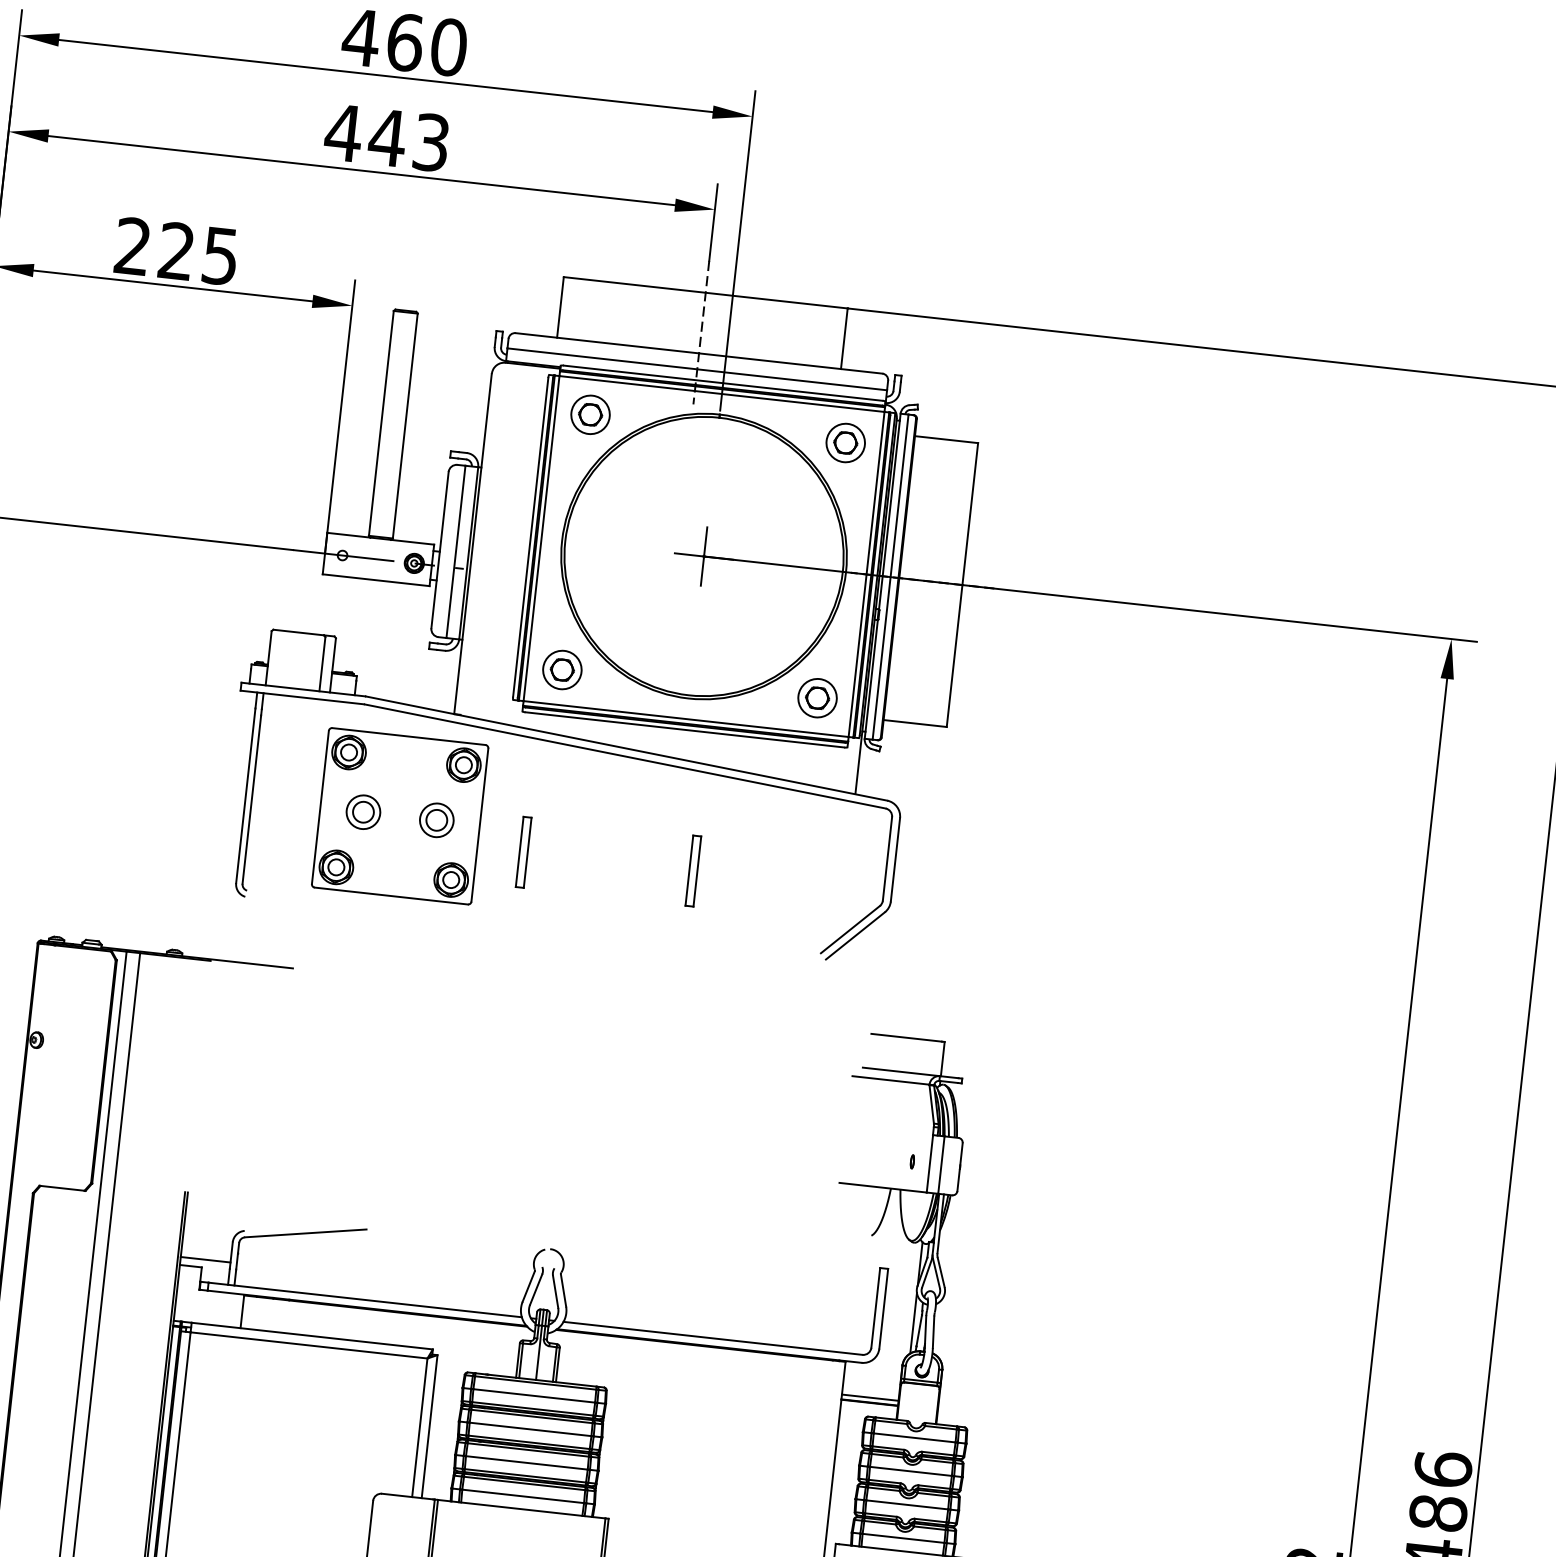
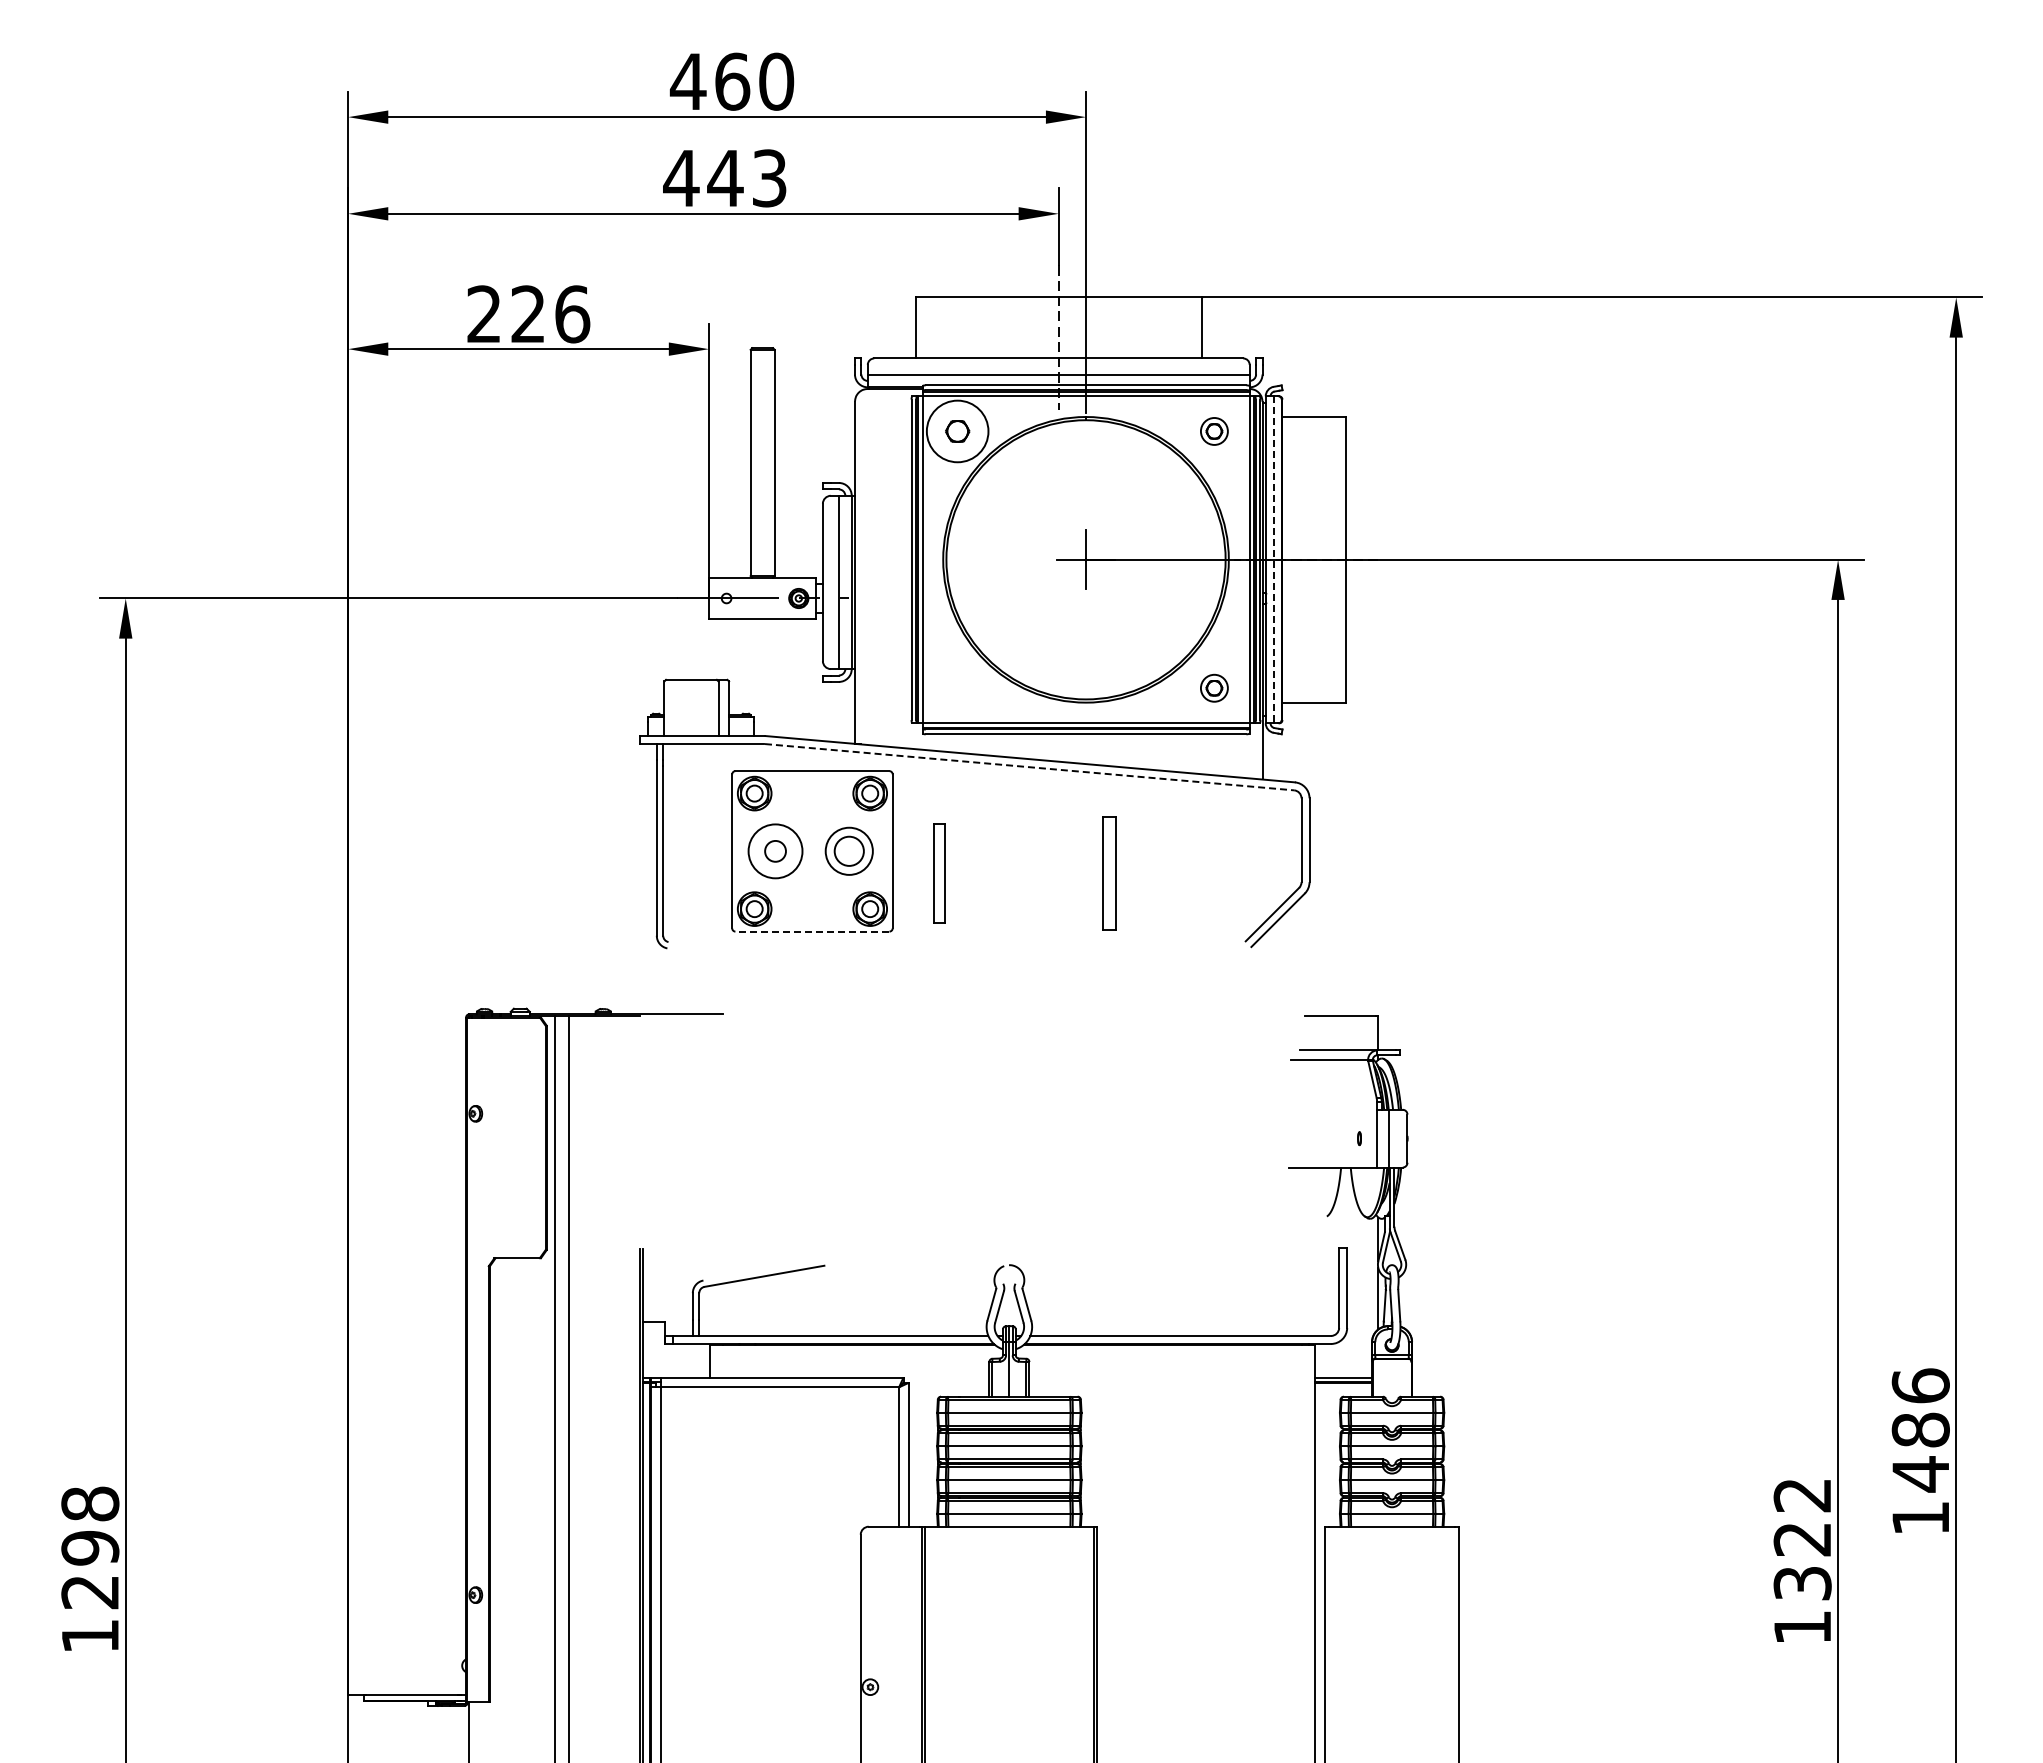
text: (220, 256) -> (572, 314), 225 -> 226
circle: (590, 414) -> (957, 431), size x1.6
part: (845, 443) -> (1214, 431), size x0.7
line: (890, 576) -> (1273, 559), solid -> dashed
part: (562, 670) -> (957, 688), removed
part: (817, 698) -> (1214, 688), size x0.7
line: (625, 756) -> (1029, 767), solid -> dashed
circle: (363, 812) -> (775, 851), size x1.6
part: (436, 820) -> (849, 851), size x1.4
part: (523, 852) -> (938, 873), size x1.4
part: (692, 870) -> (1109, 873), size x1.6
line: (390, 895) -> (811, 931), solid -> dashed
line: (205, 1259) -> (667, 1313), removed

